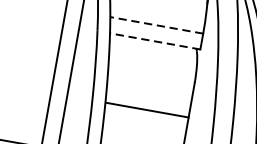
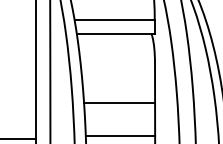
line: (156, 25) -> (114, 20), dashed -> solid
line: (154, 41) -> (115, 33), dashed -> solid
line: (147, 110) -> (119, 103), moved

